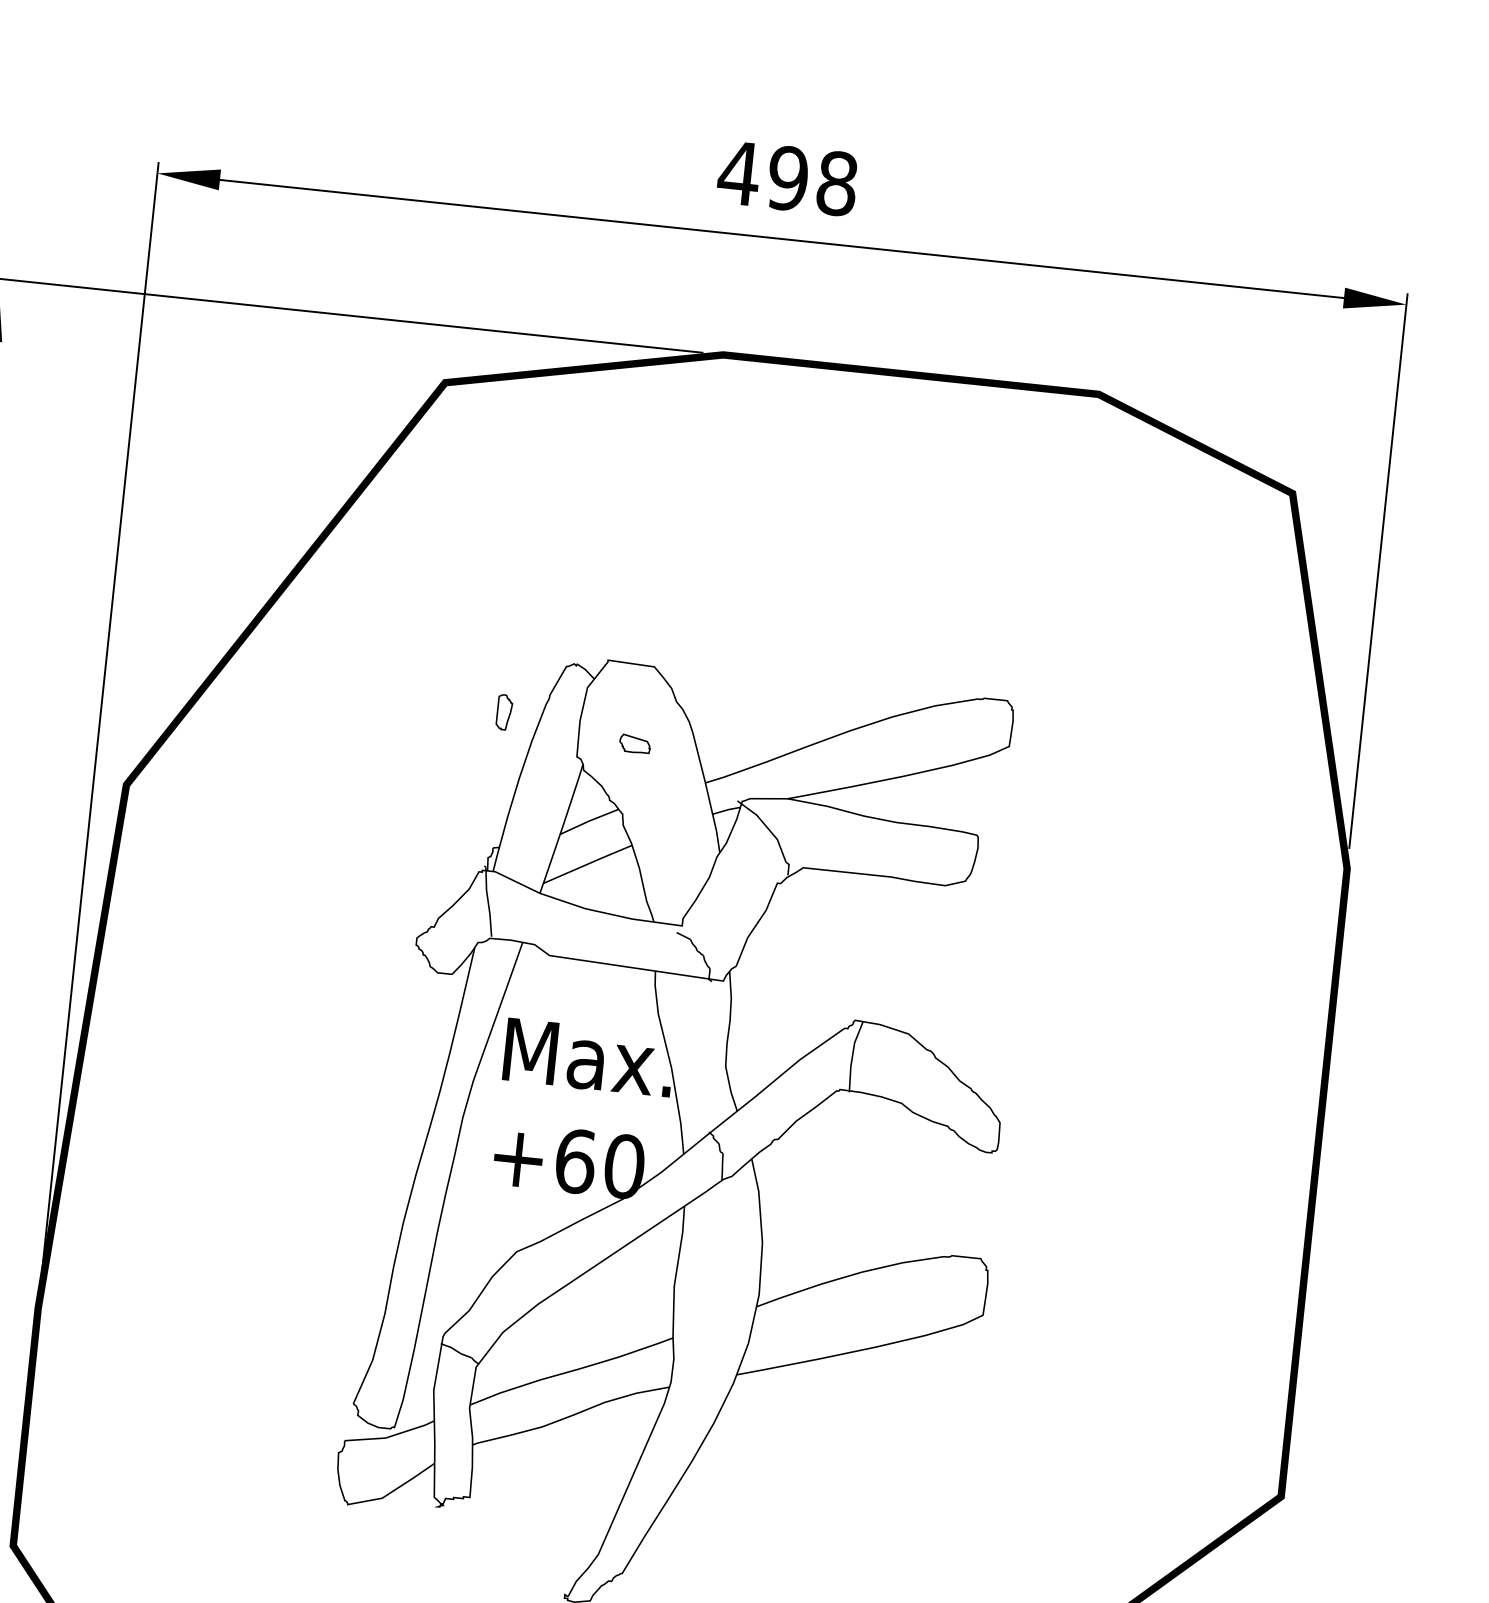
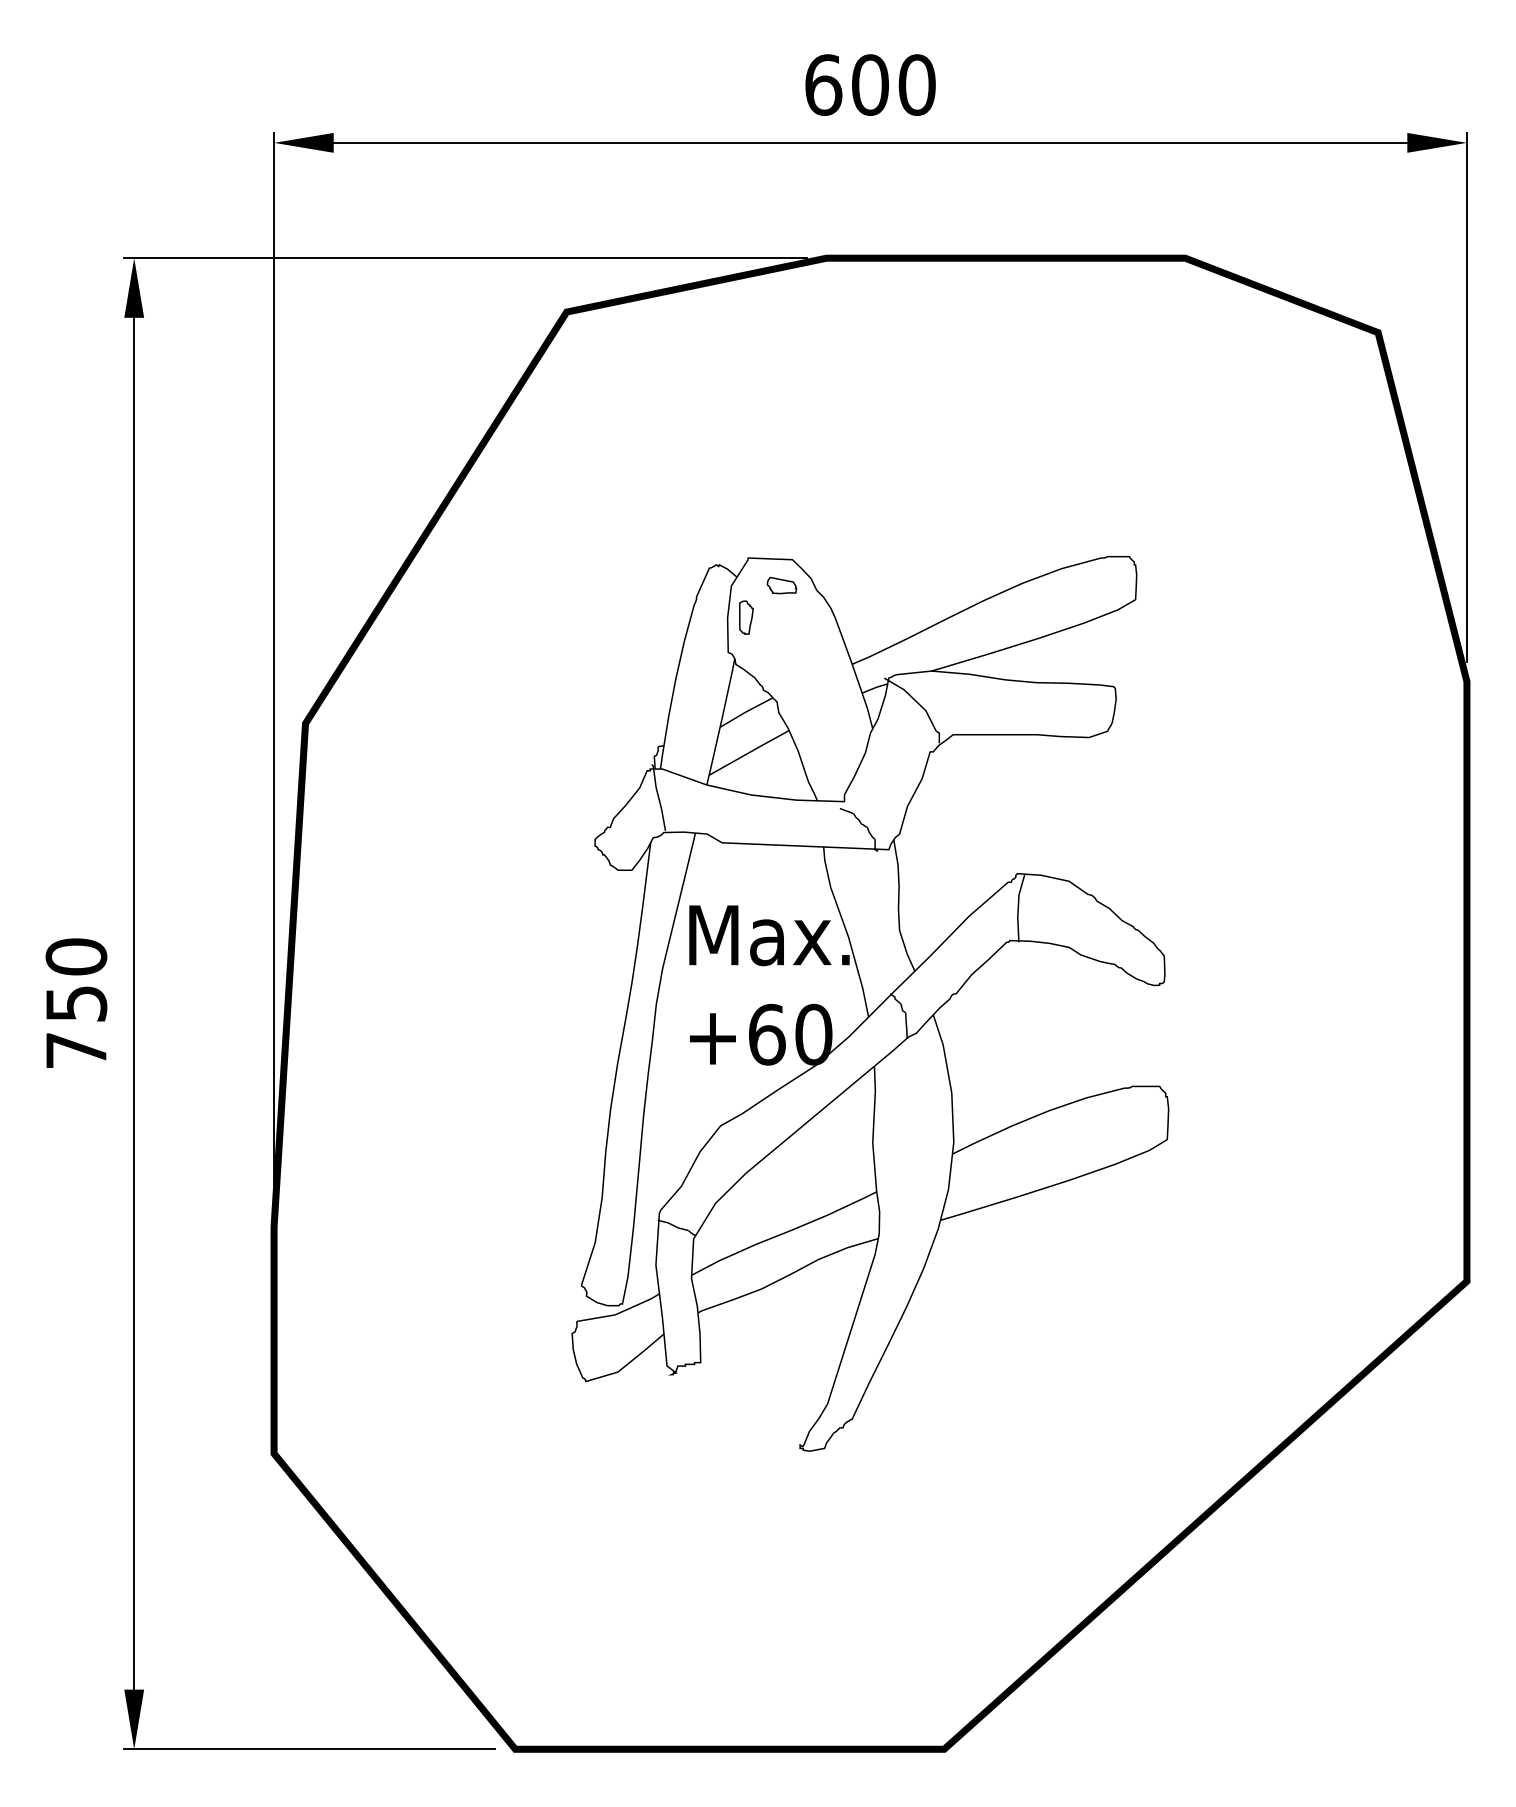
text: (787, 177) -> (869, 84), 498 -> 600
part: (504, 712) -> (746, 617), moved
part: (634, 743) -> (781, 585), moved

